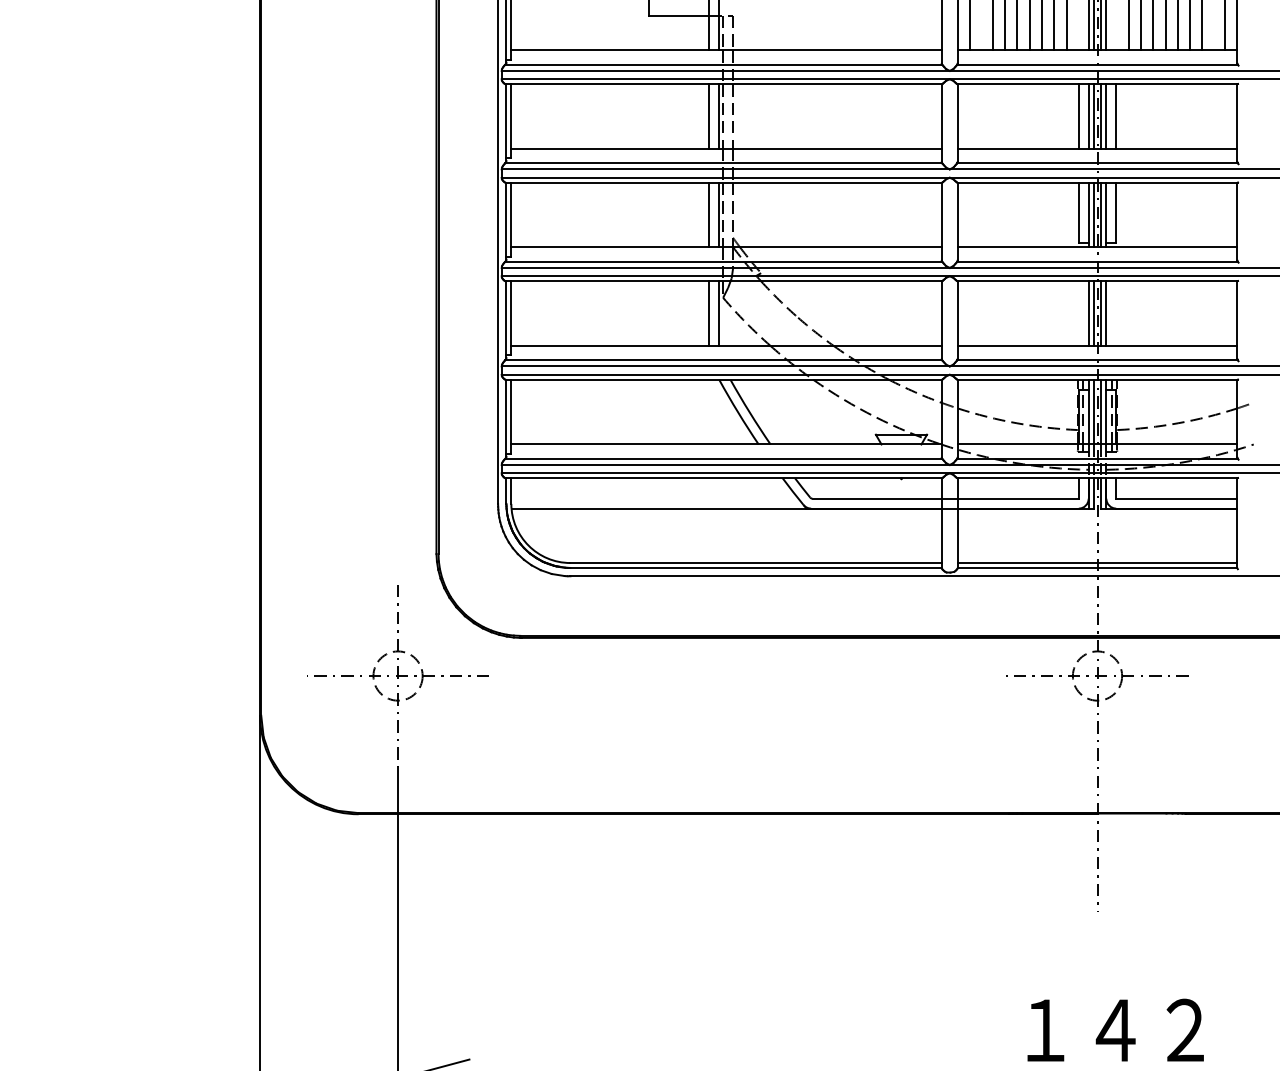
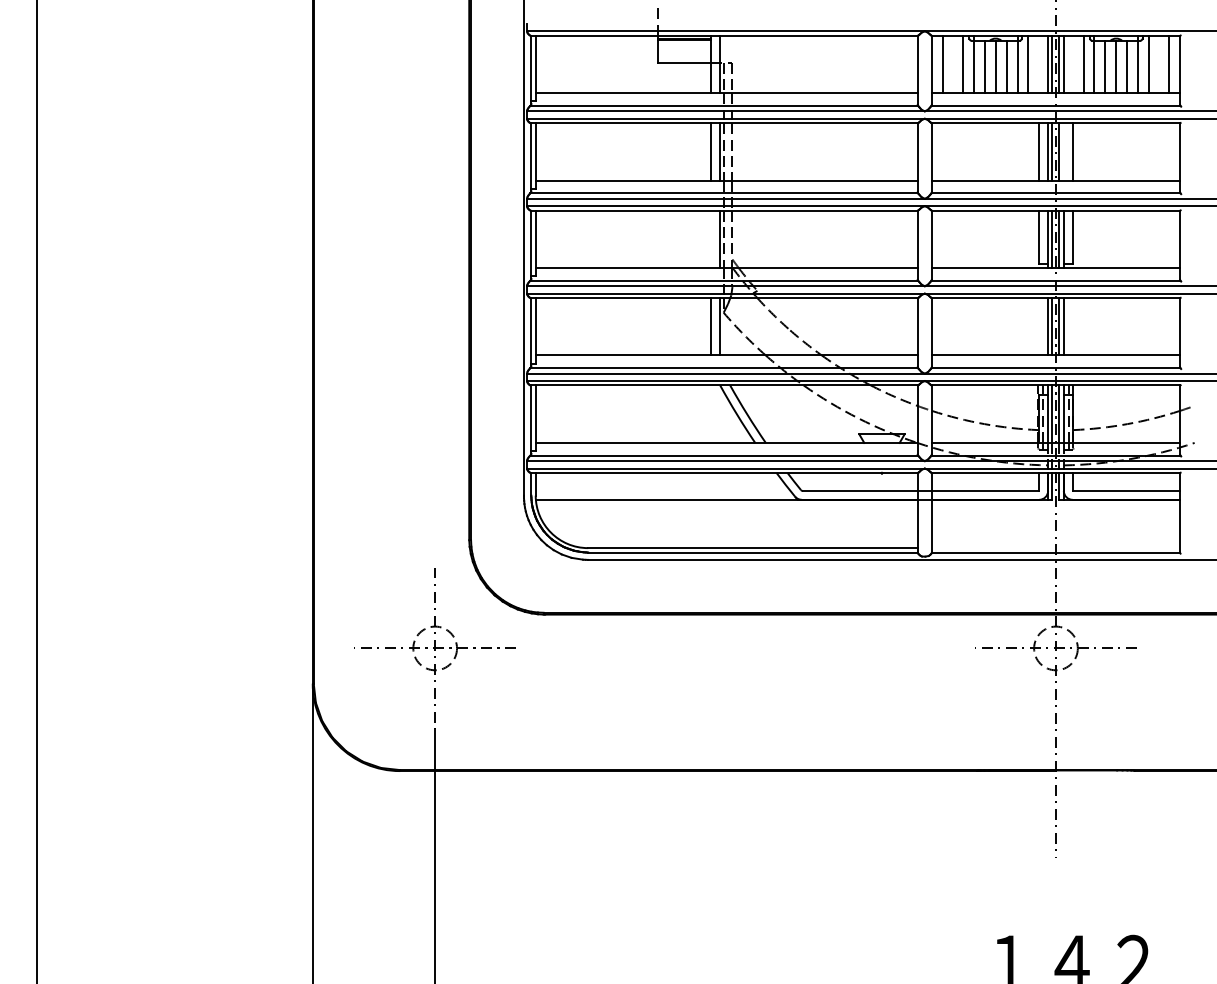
line: (1106, 116) -> (1063, 151), removed
line: (709, 215) -> (711, 239), removed
line: (1096, 563) -> (1055, 548), removed

